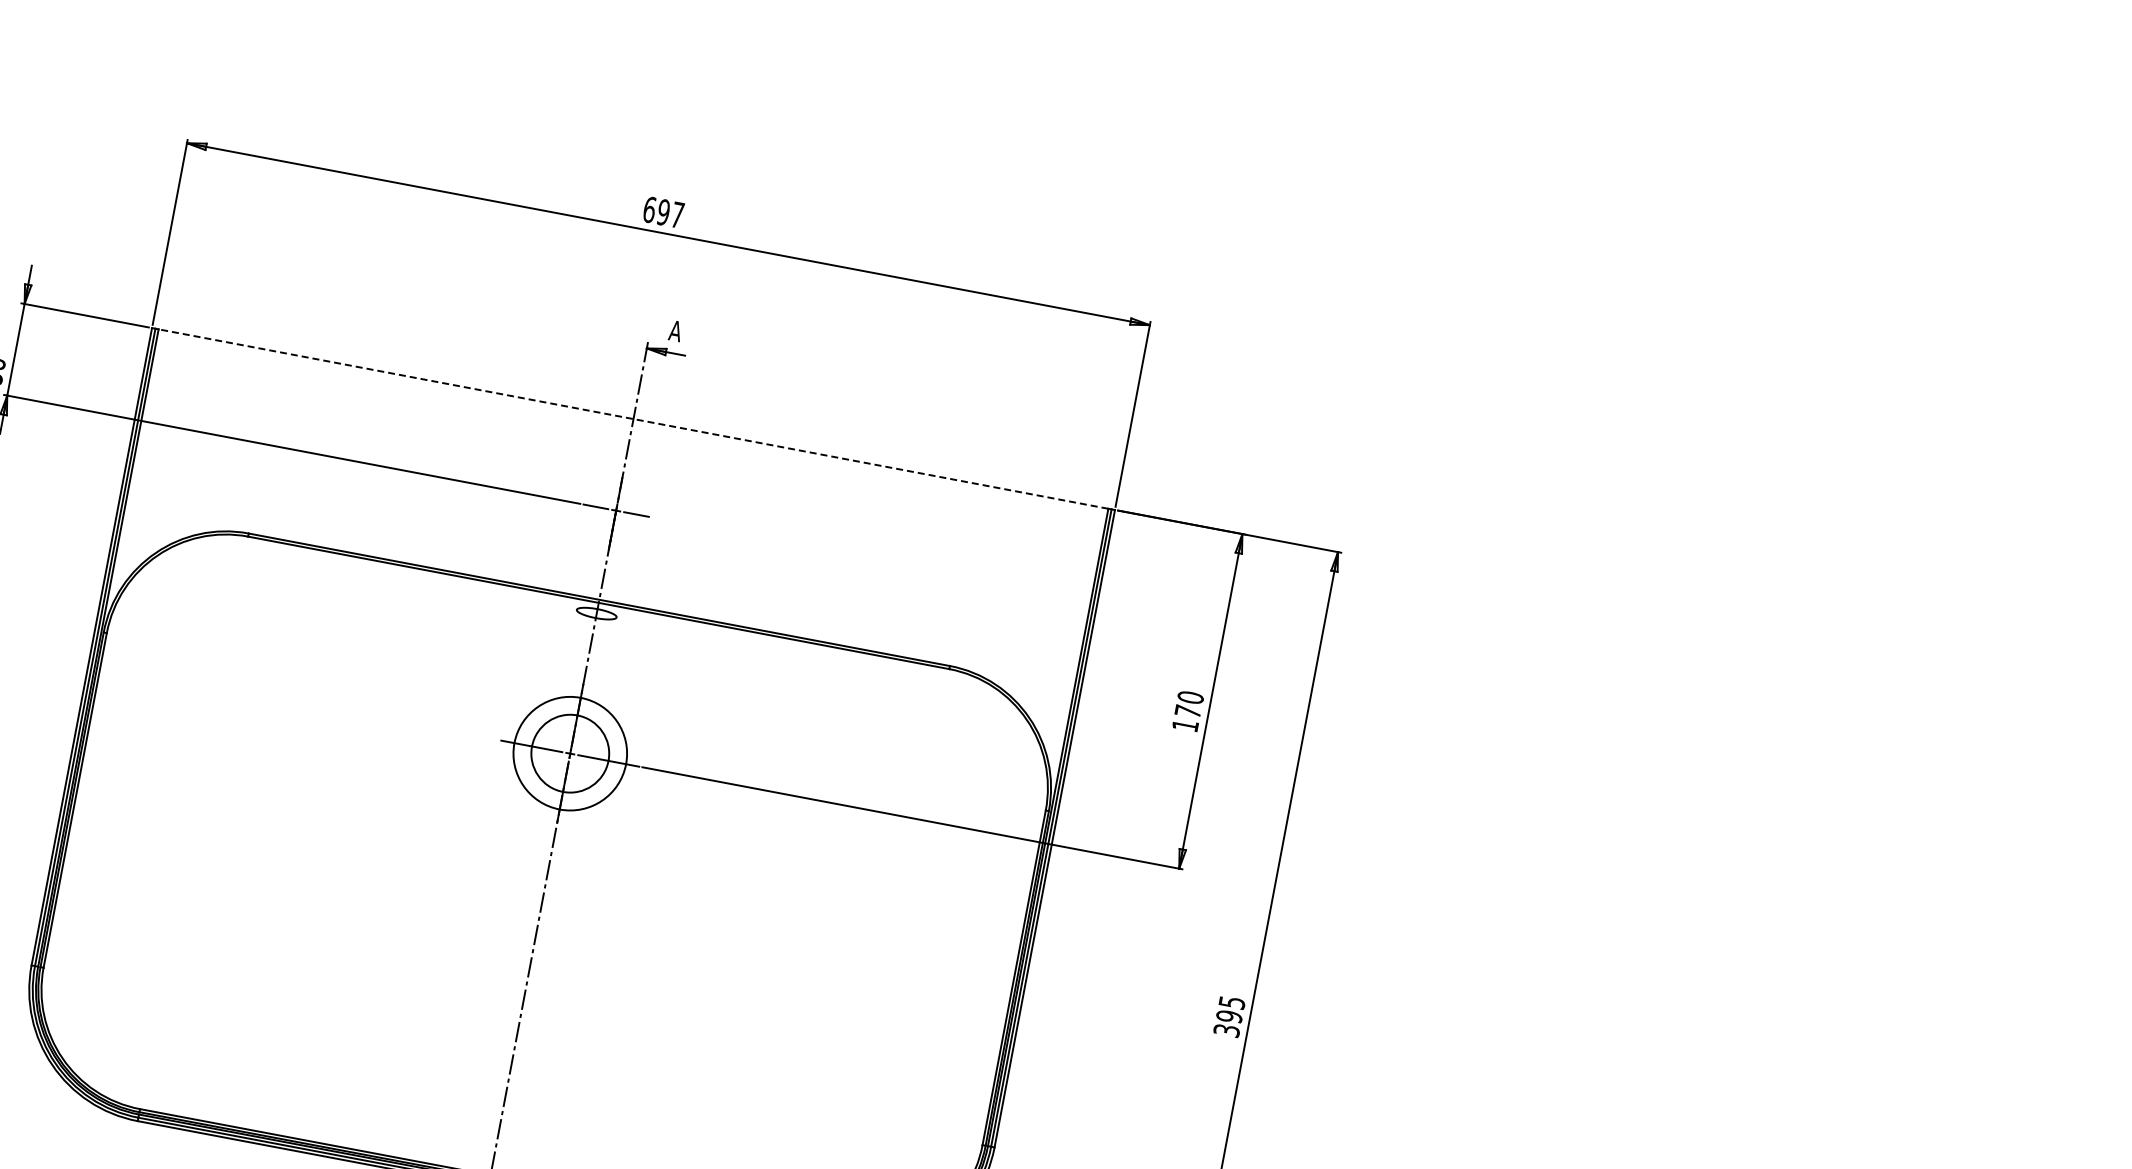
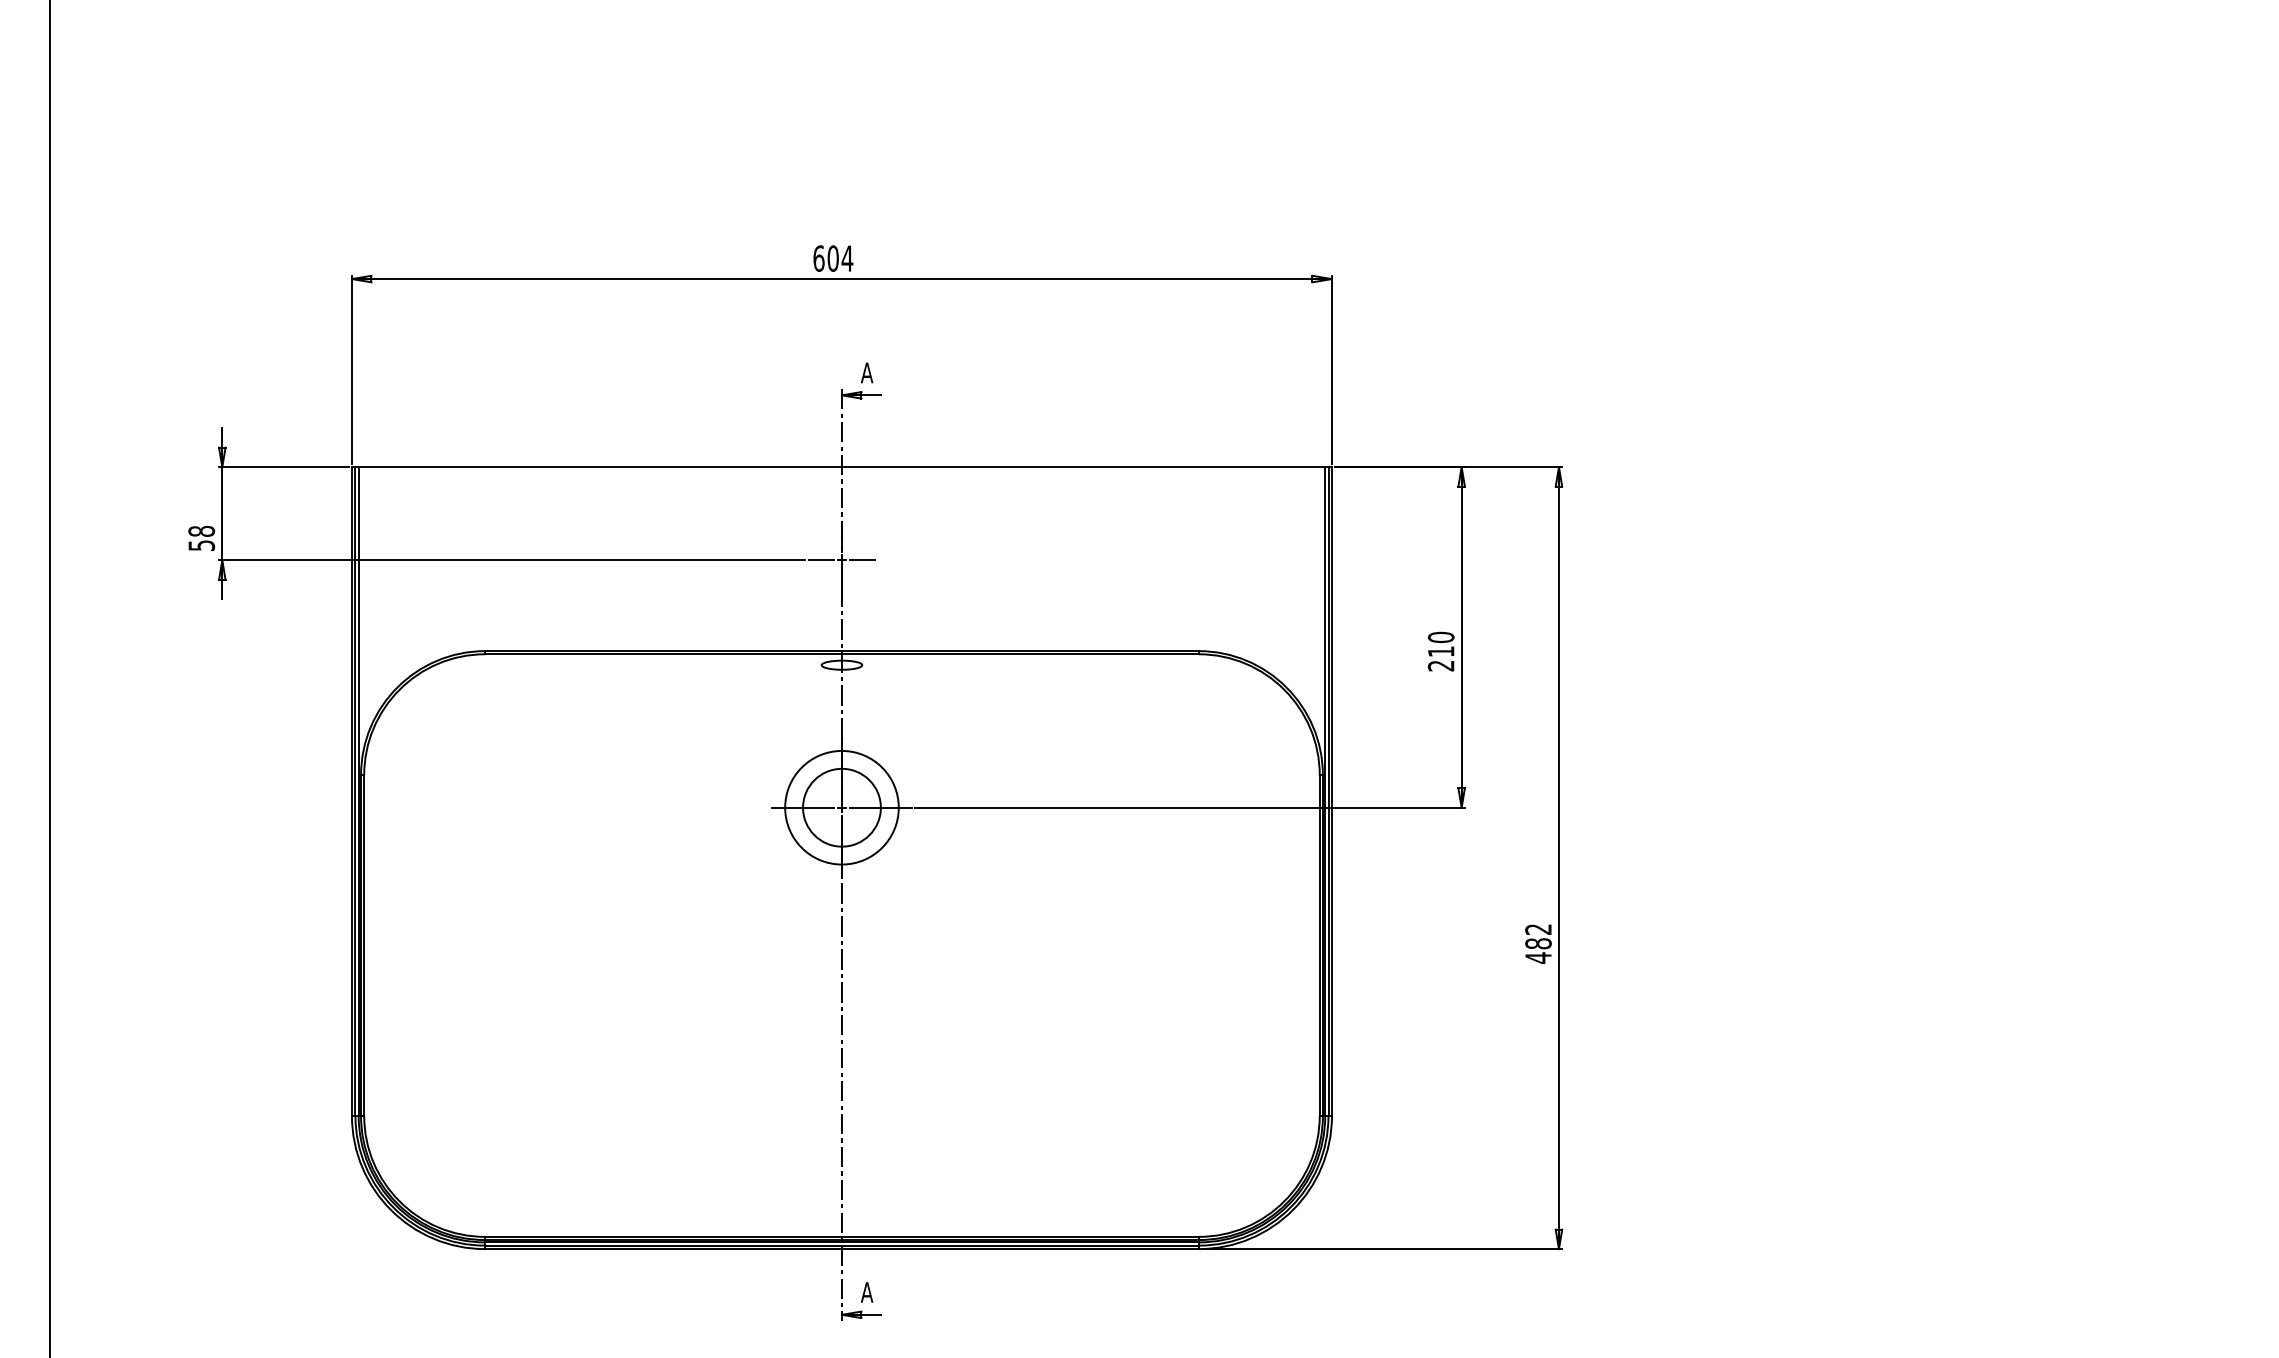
text: (670, 213) -> (840, 258), 697 -> 604
line: (633, 419) -> (841, 467), dashed -> solid
text: (1186, 718) -> (1440, 658), 170 -> 210
text: (1229, 1016) -> (1538, 943), 395 -> 482

